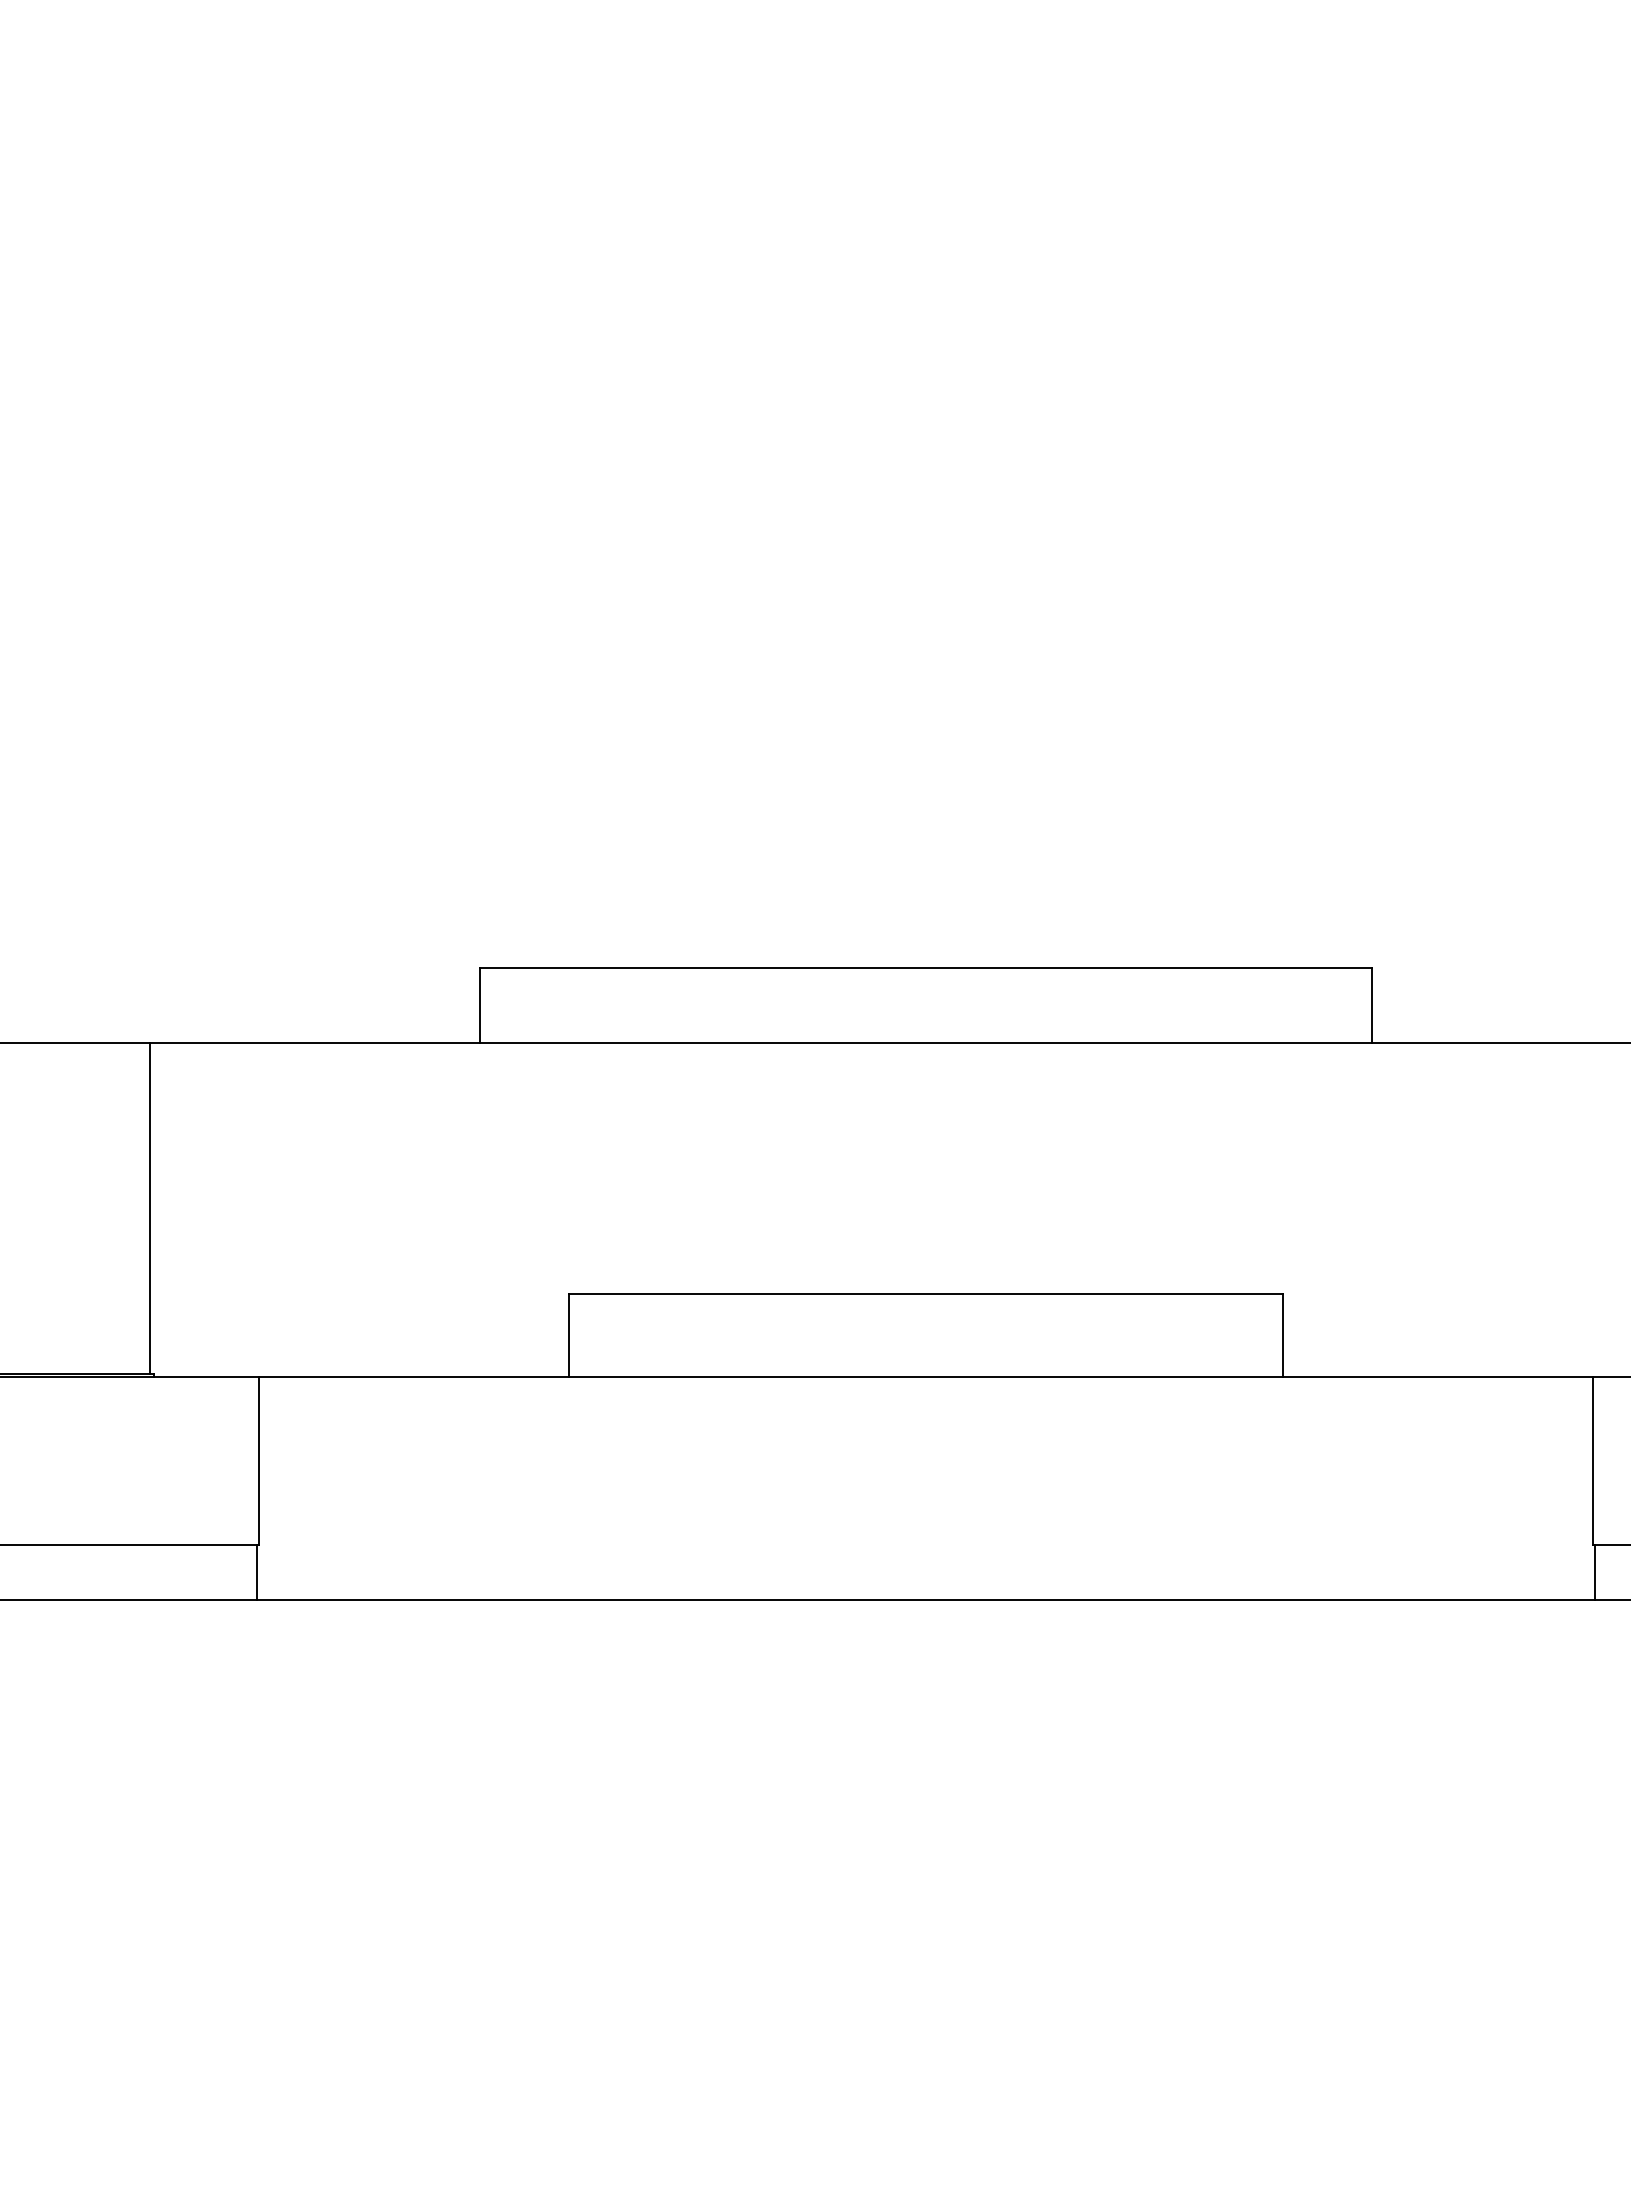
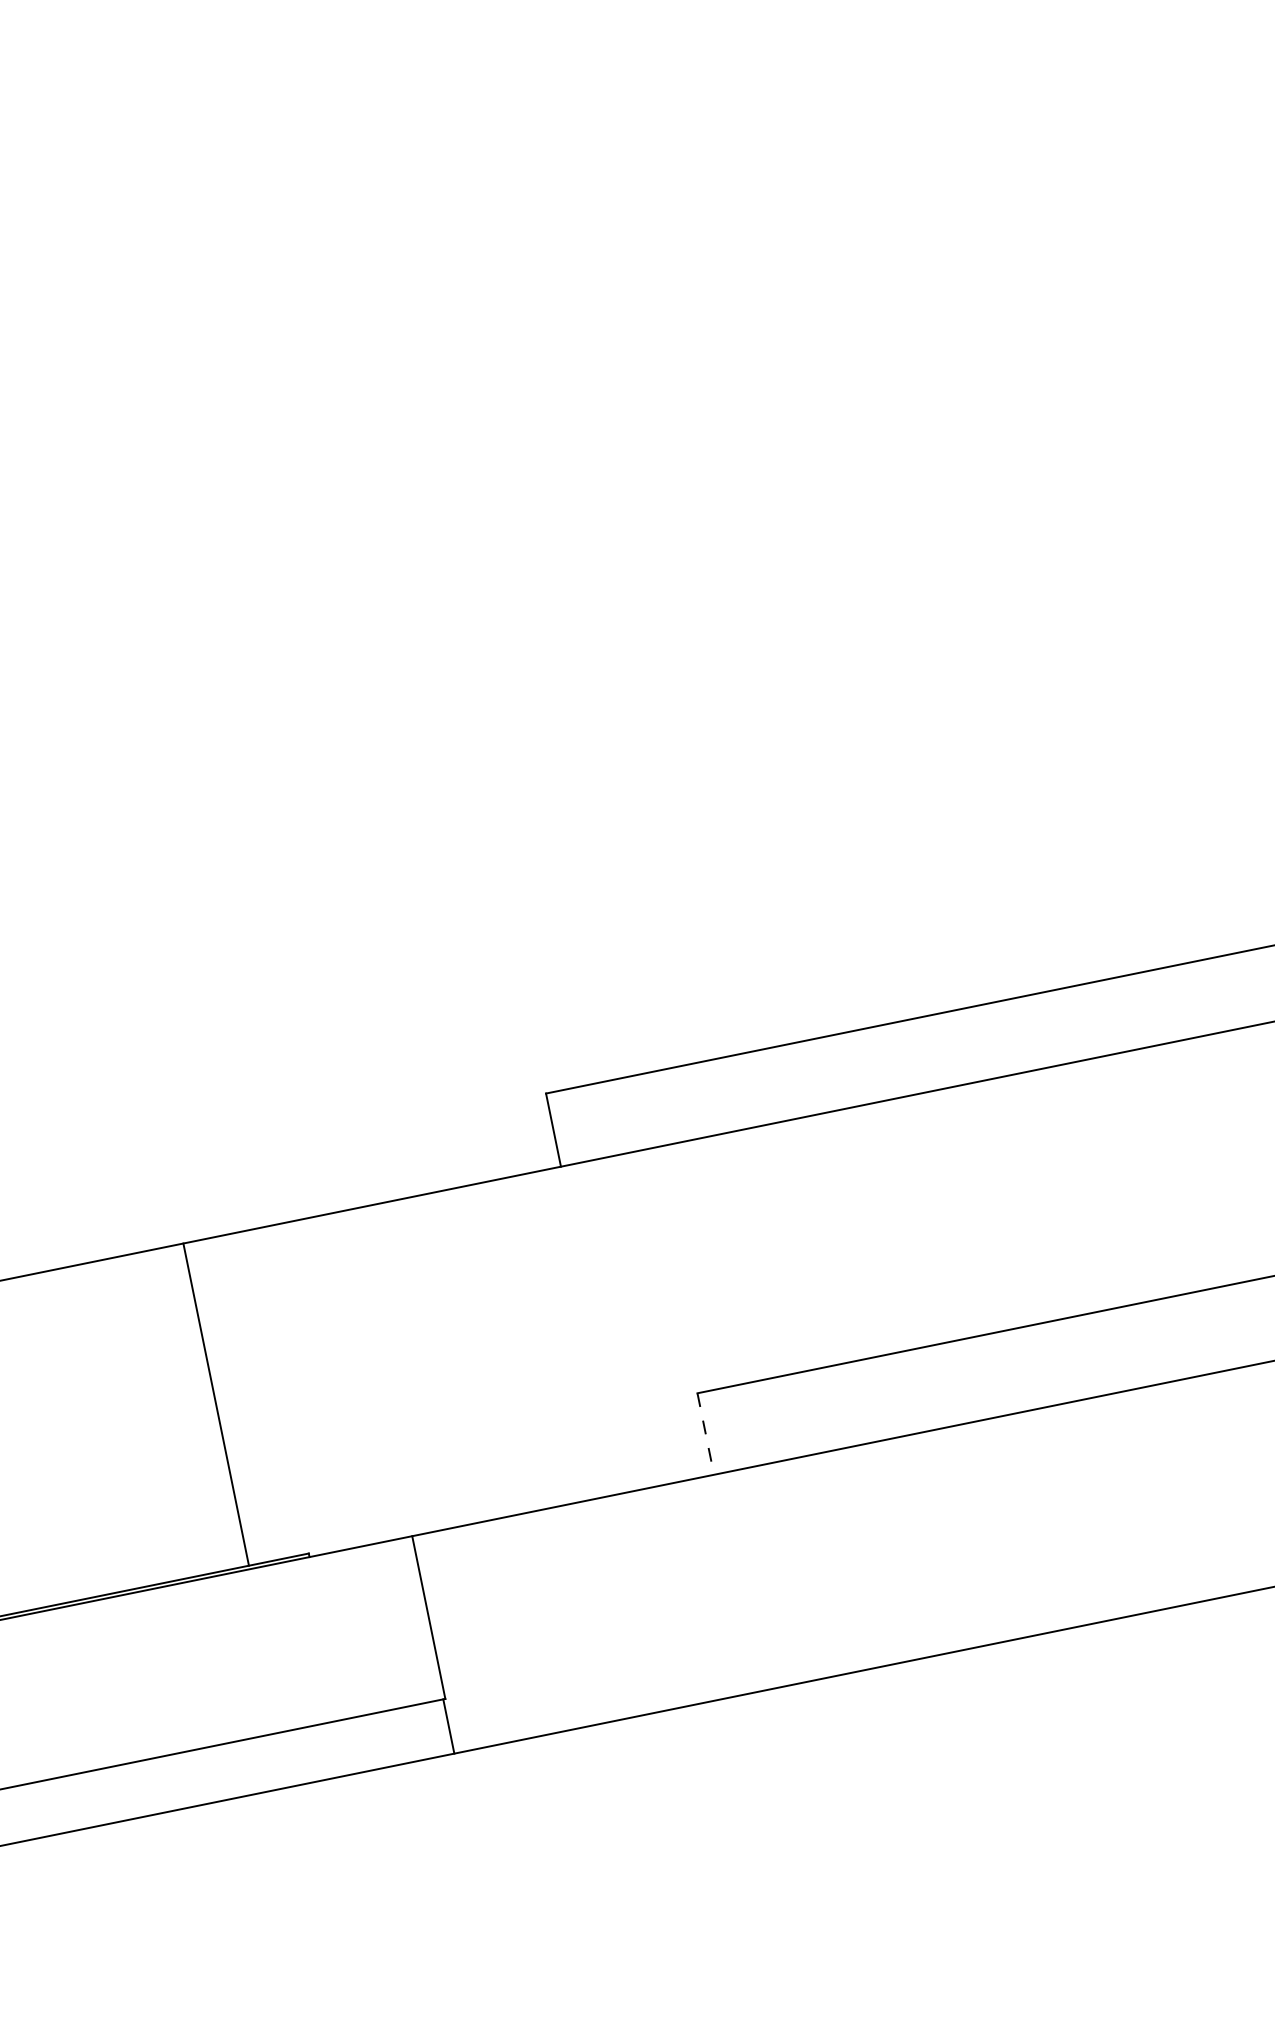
line: (149, 1207) -> (215, 1403), moved
line: (569, 1335) -> (706, 1433), solid -> dashed

